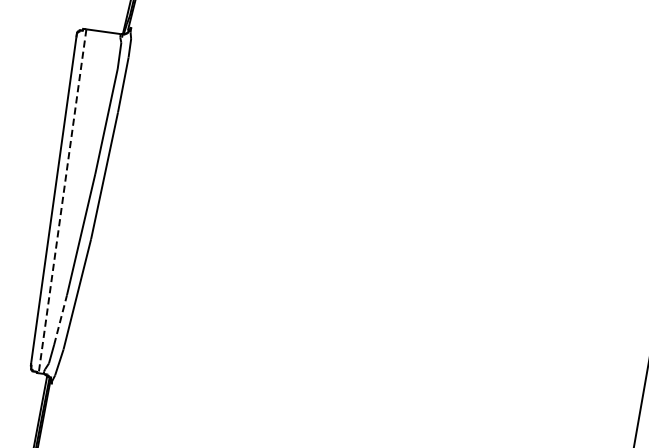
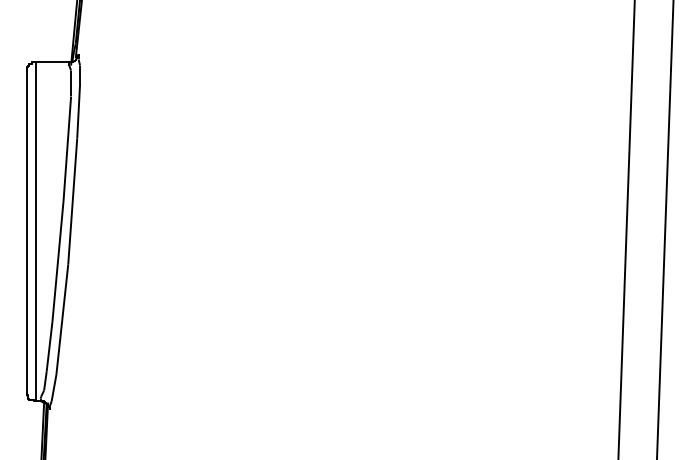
line: (62, 202) -> (35, 232), dashed -> solid
line: (60, 319) -> (49, 346), dashed -> solid

